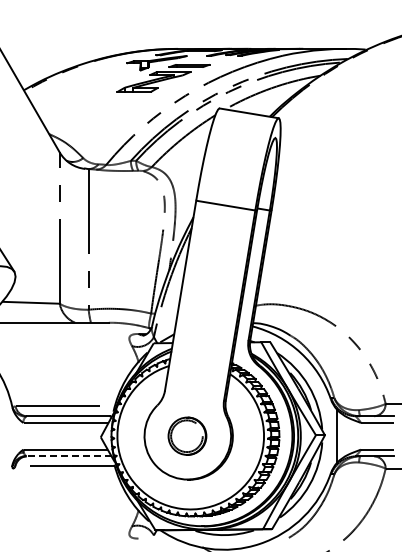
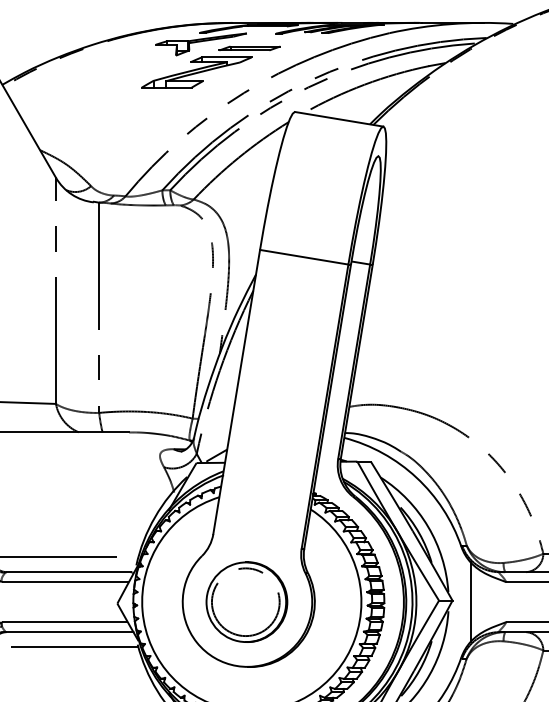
part: (187, 435) -> (246, 600), size x1.43
line: (68, 456) -> (69, 632), dashed -> solid

